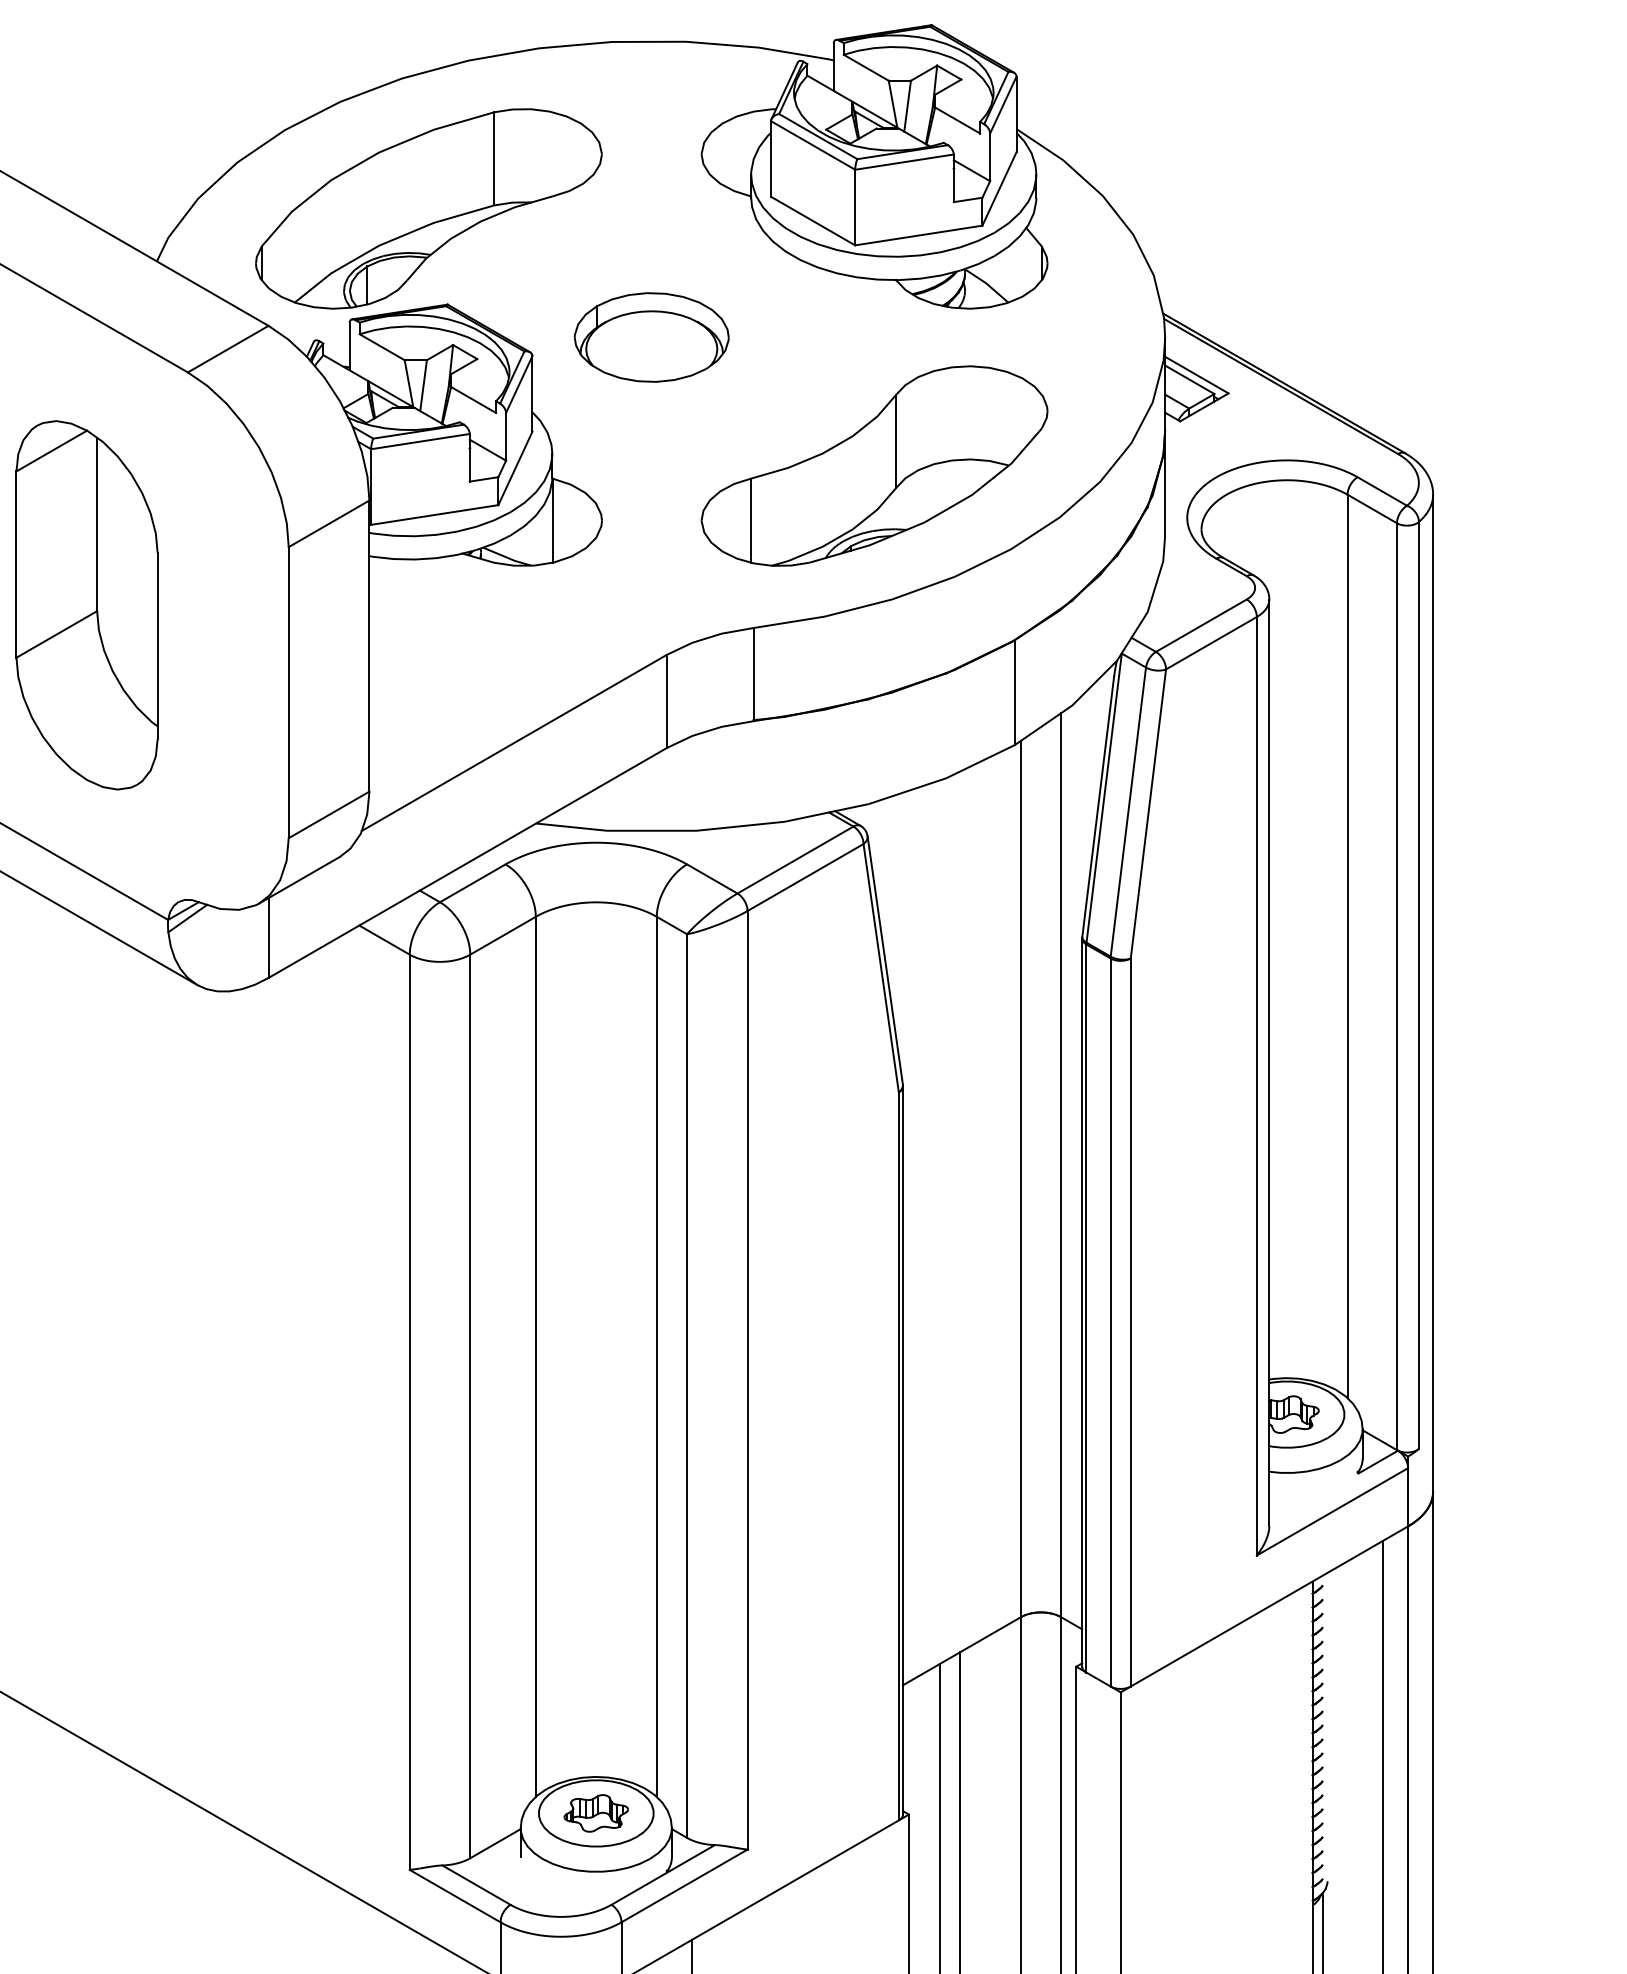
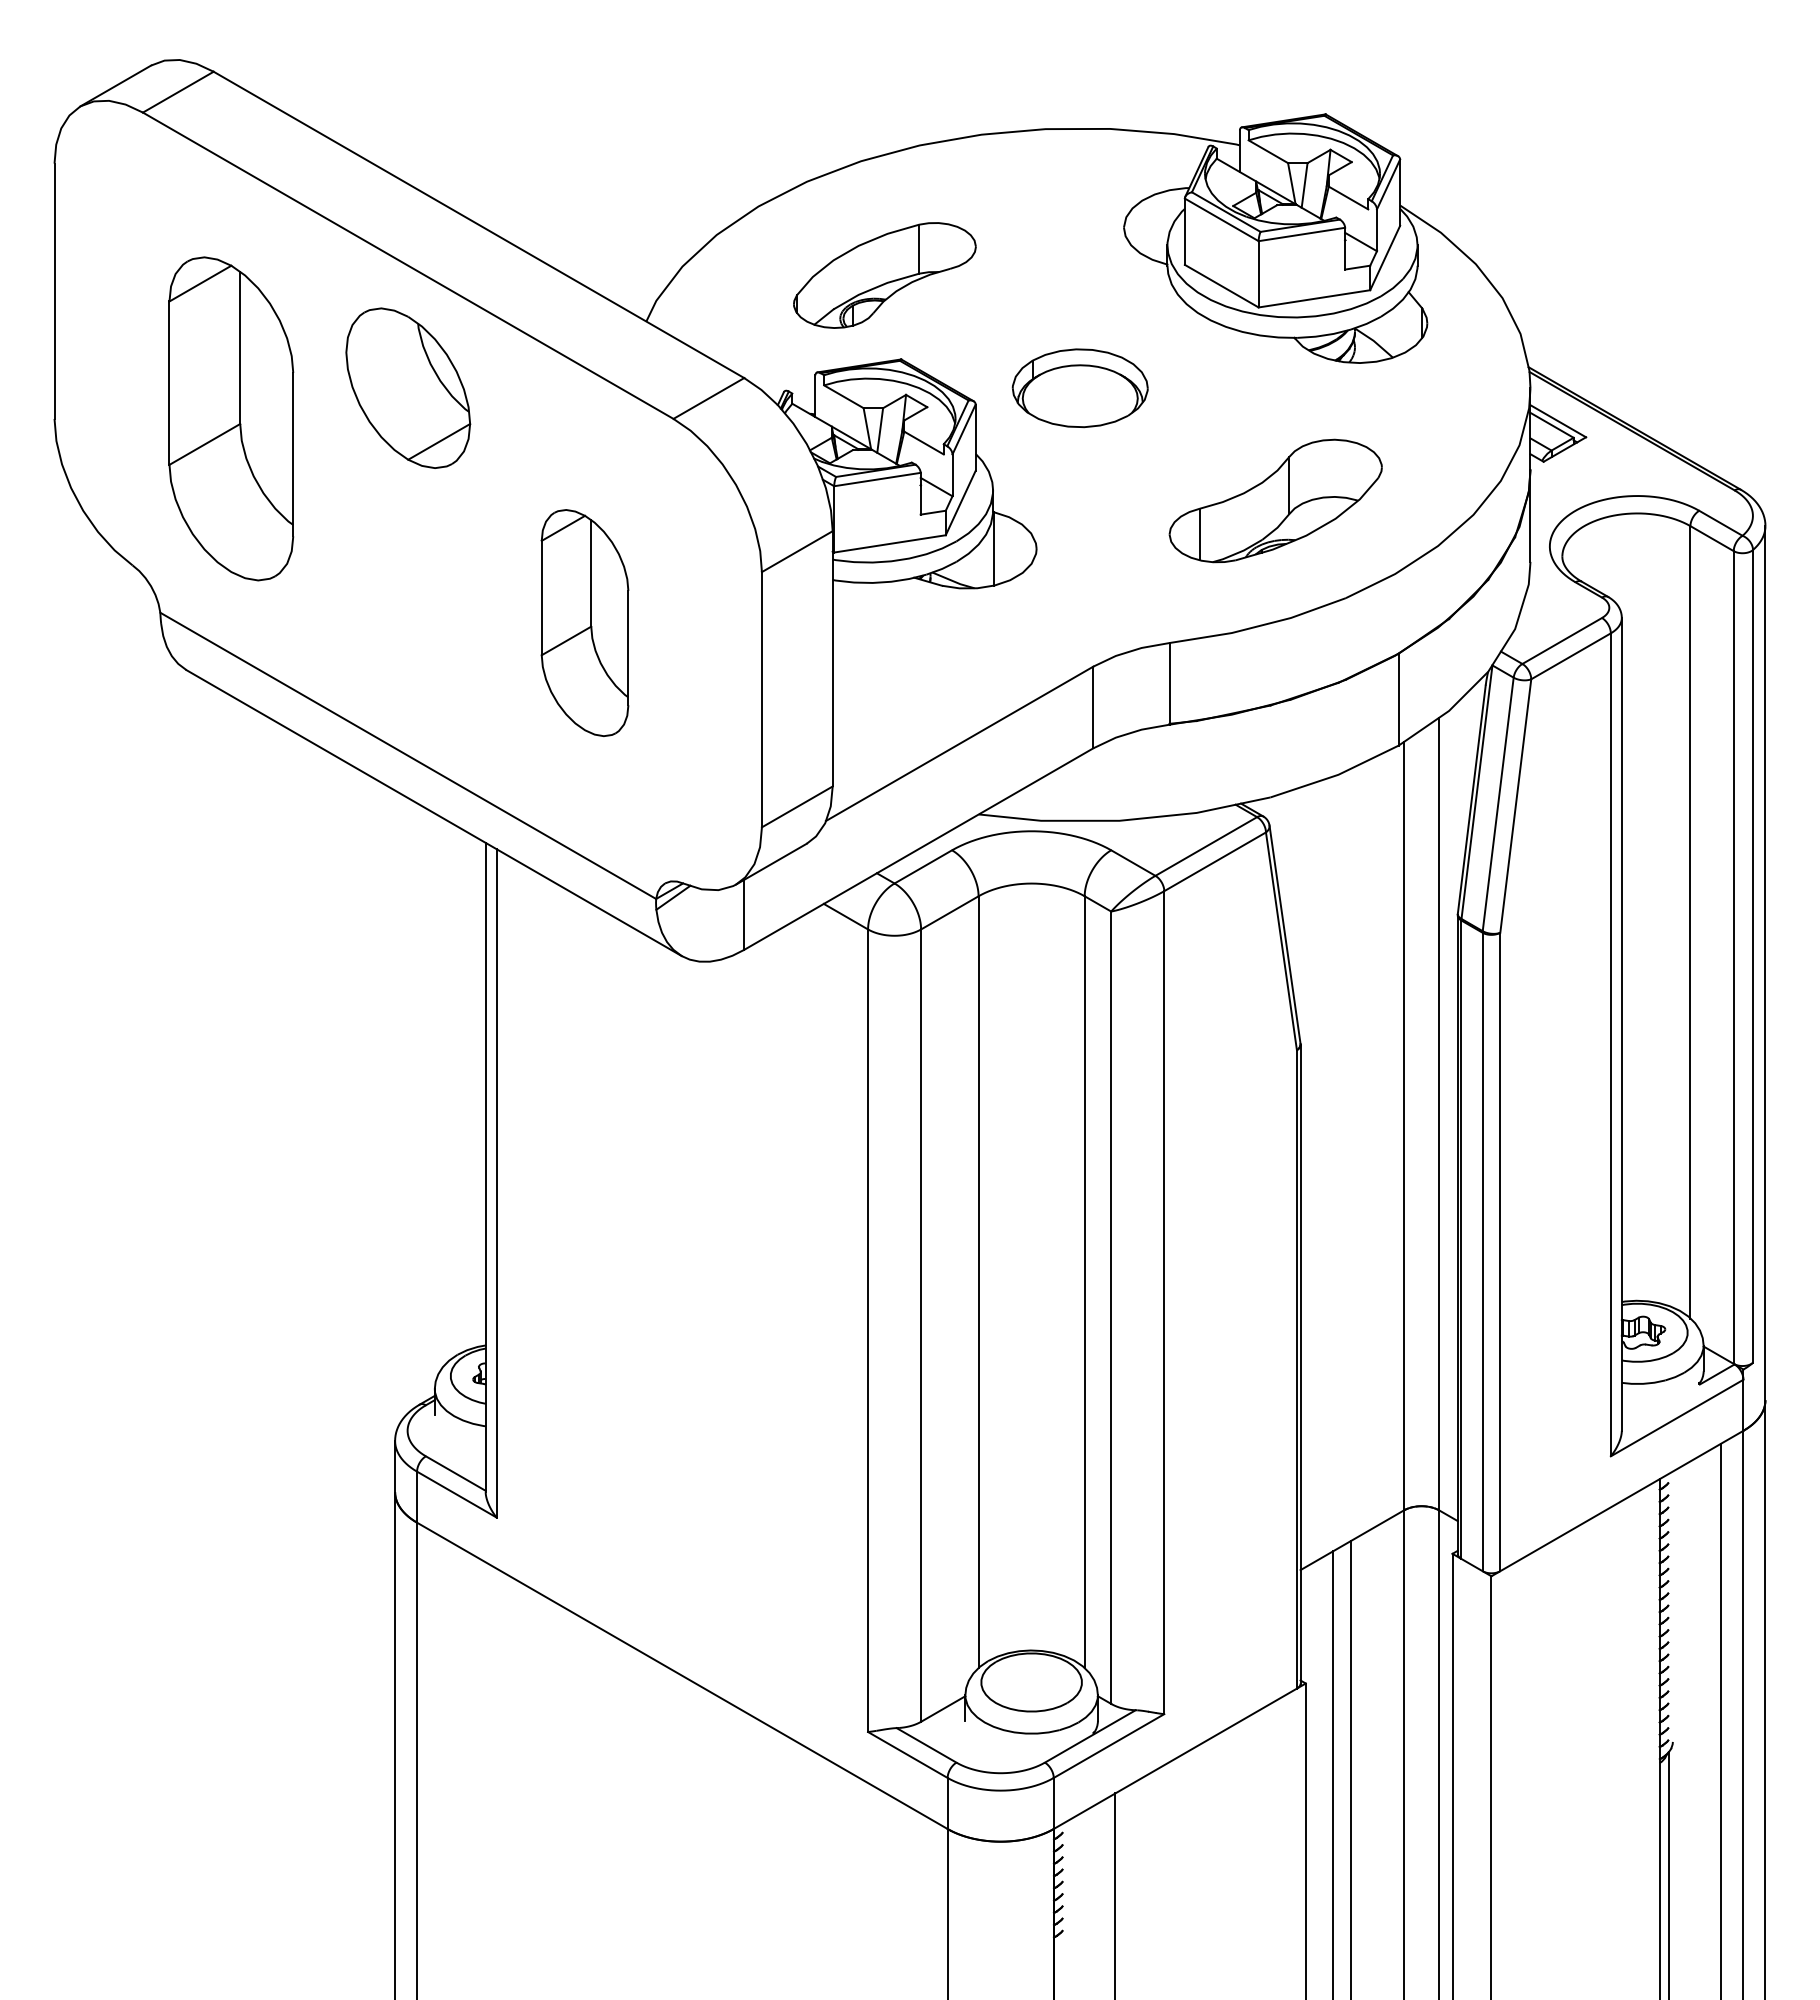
part: (428, 208) -> (884, 275), size x0.6
part: (874, 465) -> (1275, 500), size x0.7
part: (86, 604) -> (584, 622), size x0.7
part: (596, 1813) -> (1031, 1682), removed

